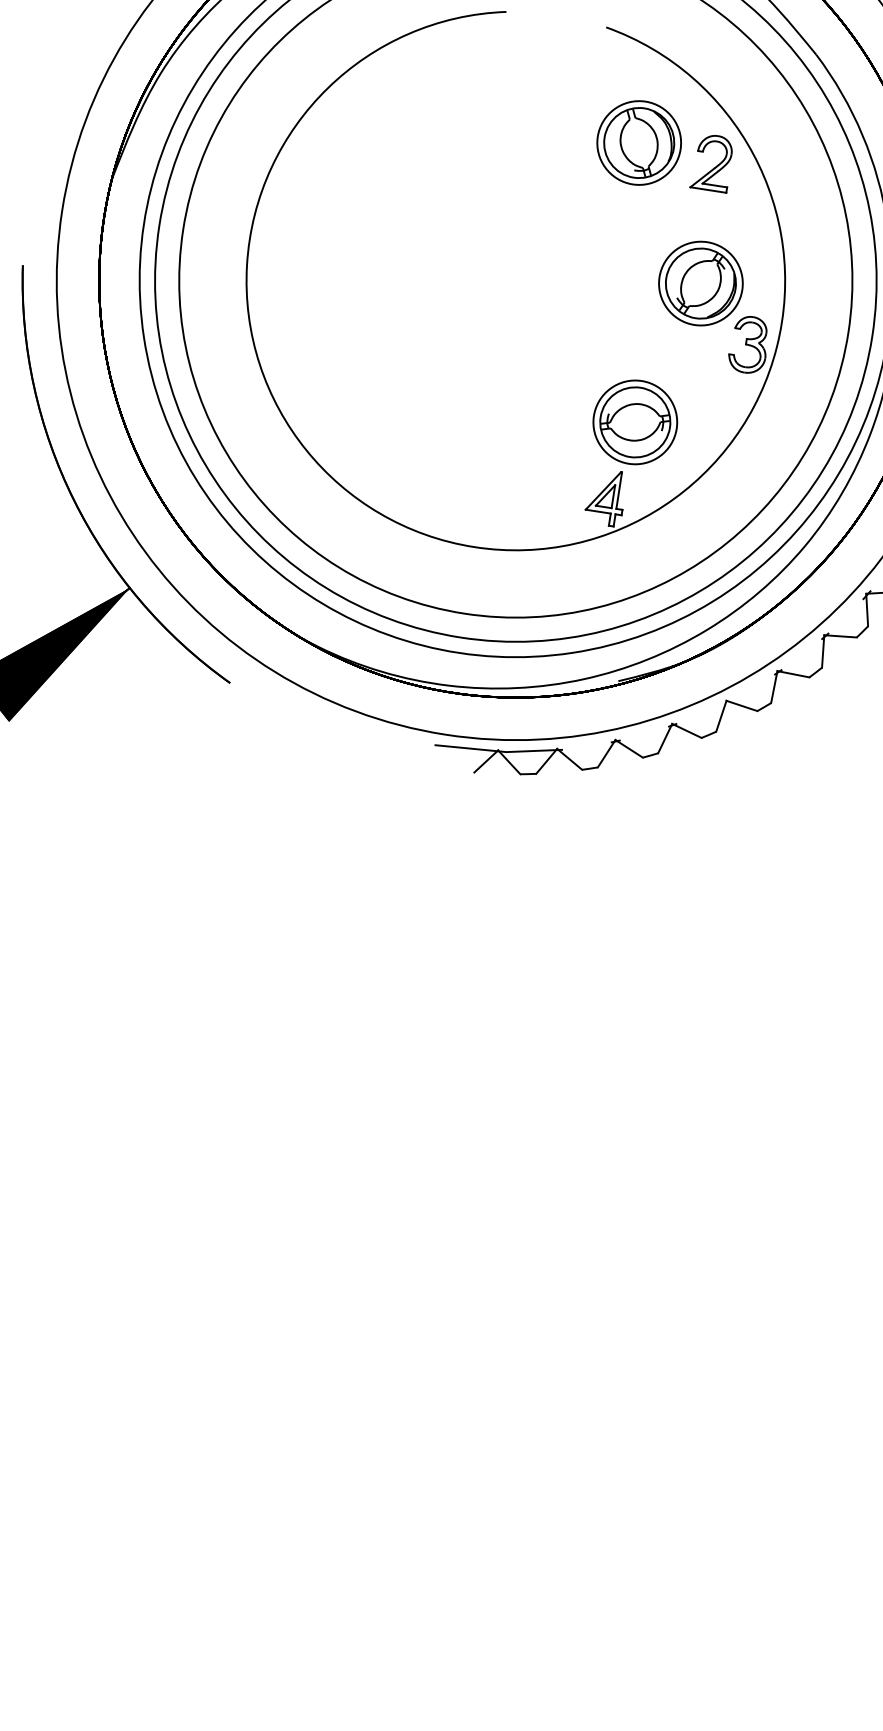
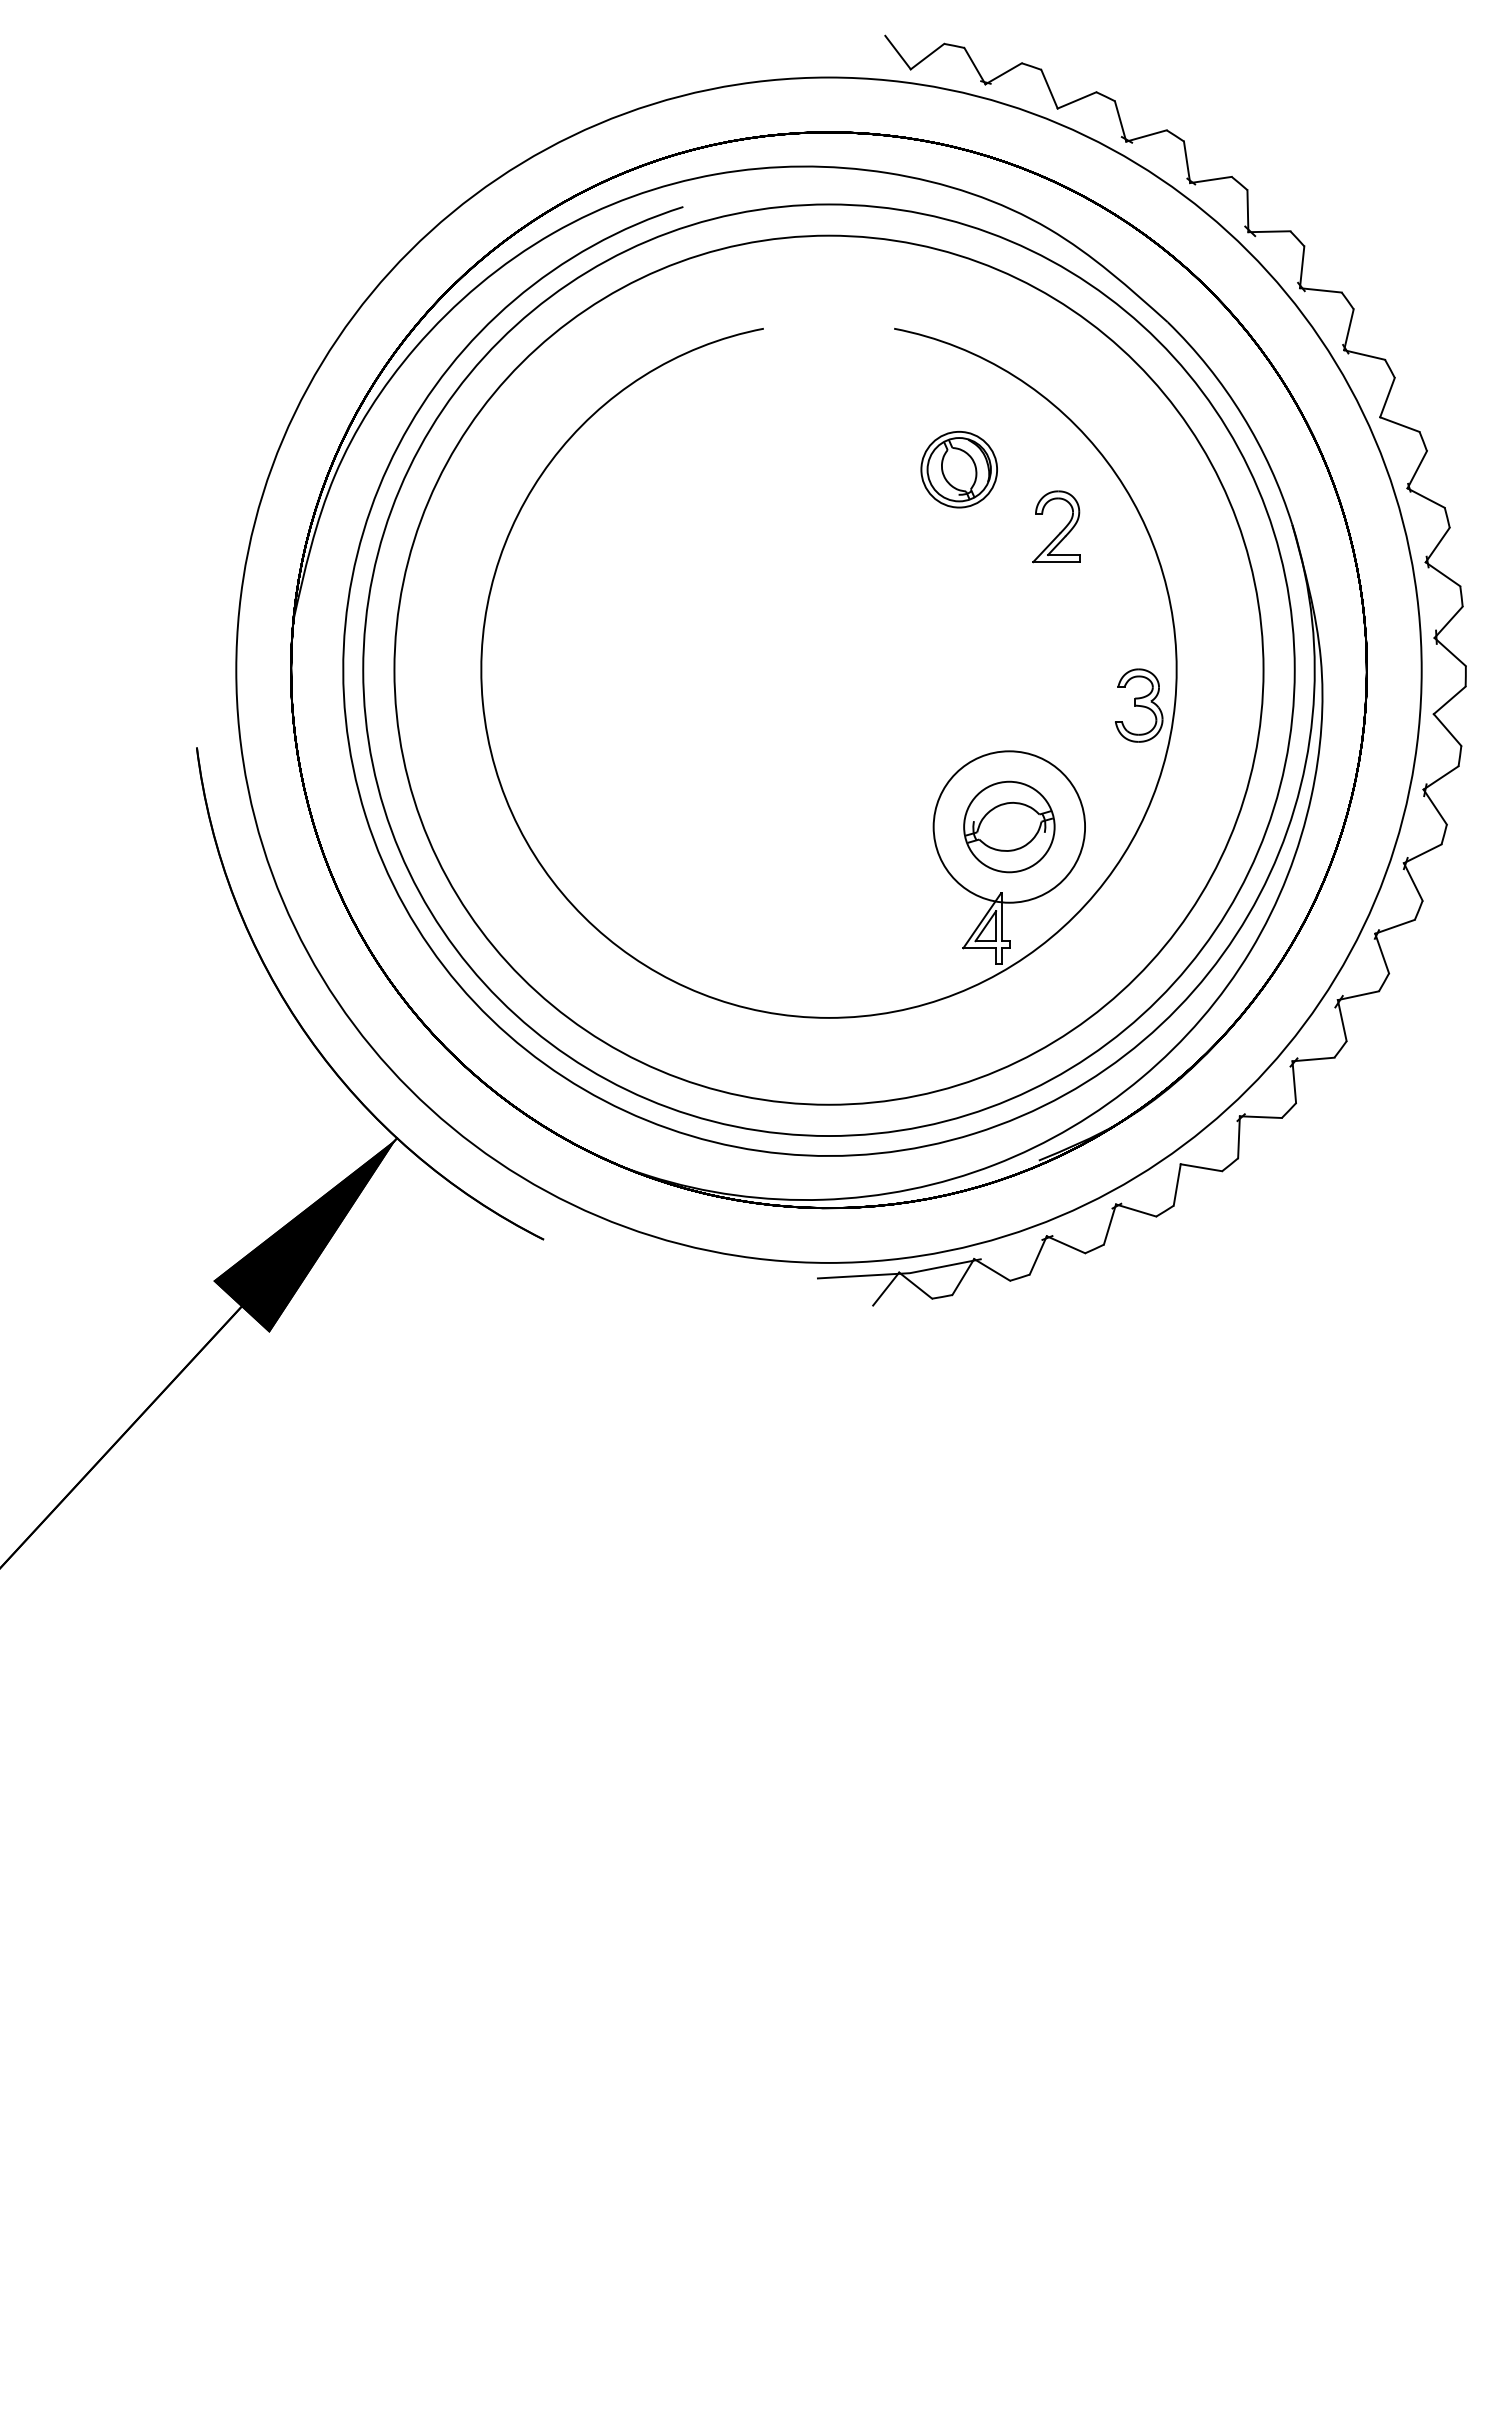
part: (639, 142) -> (959, 469), size x0.7
part: (715, 166) -> (1061, 530), moved
part: (700, 283) -> (1065, 636), removed
circle: (635, 422) -> (1009, 826), size x1.4

